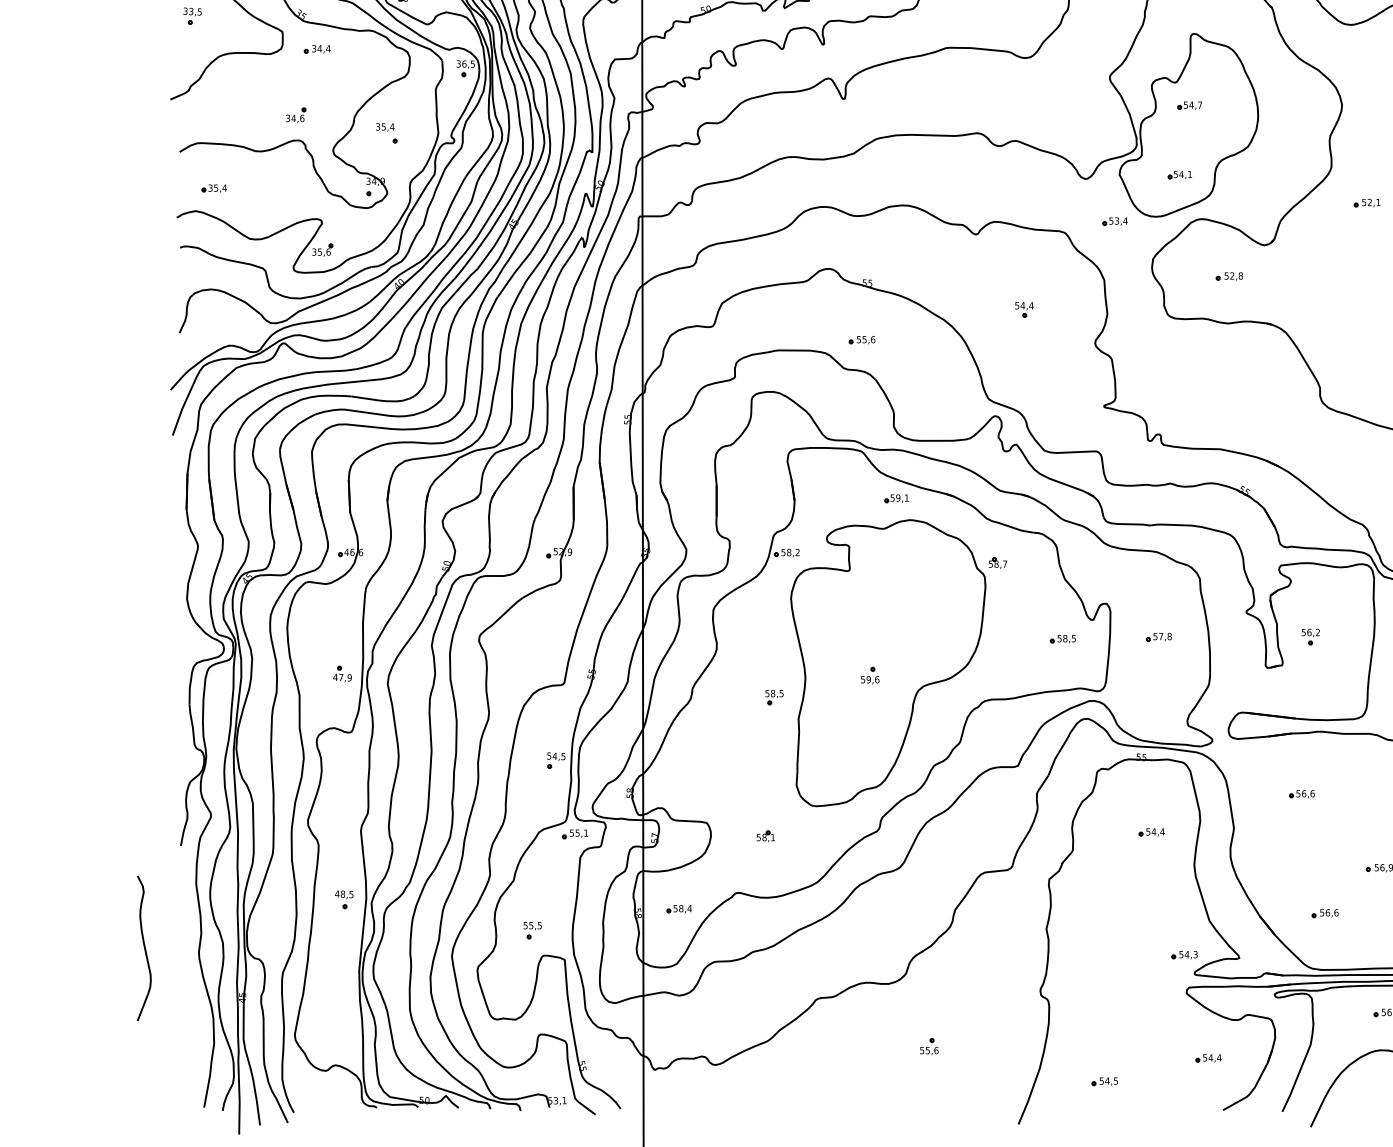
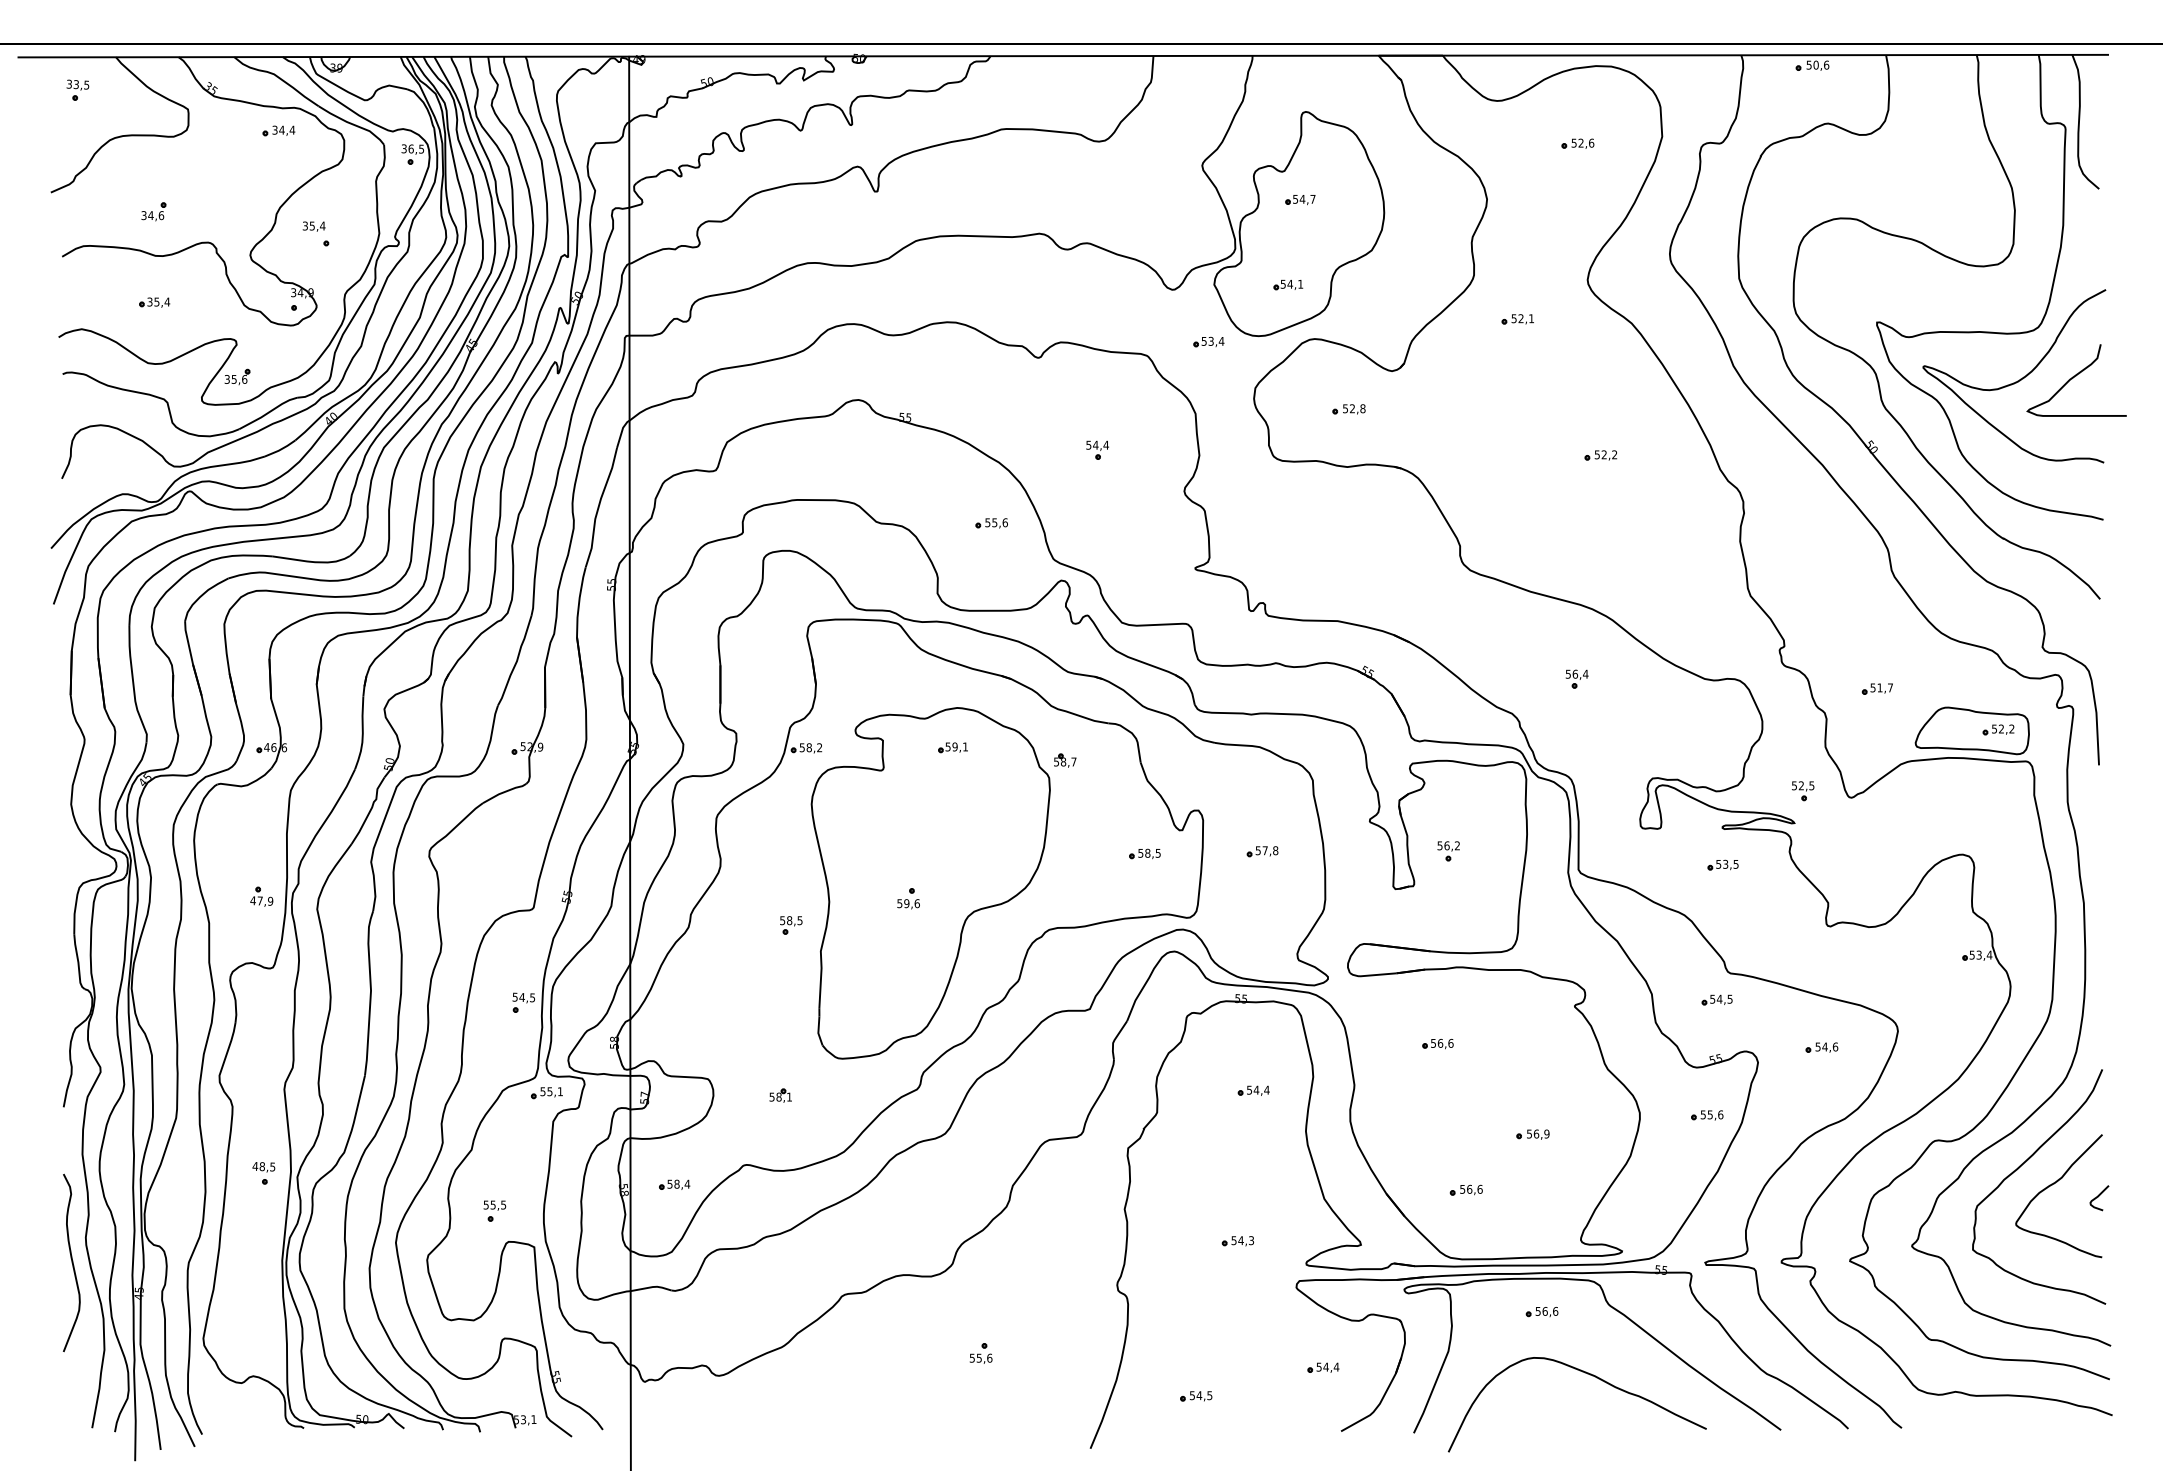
part: (316, 48) -> (278, 130), moved
part: (295, 115) -> (153, 211), moved
part: (214, 188) -> (154, 302), moved
part: (861, 340) -> (991, 523), moved
part: (896, 498) -> (952, 747), moved
curve: (144, 948) -> (71, 1262), moved
part: (1184, 955) -> (1237, 1241), moved

